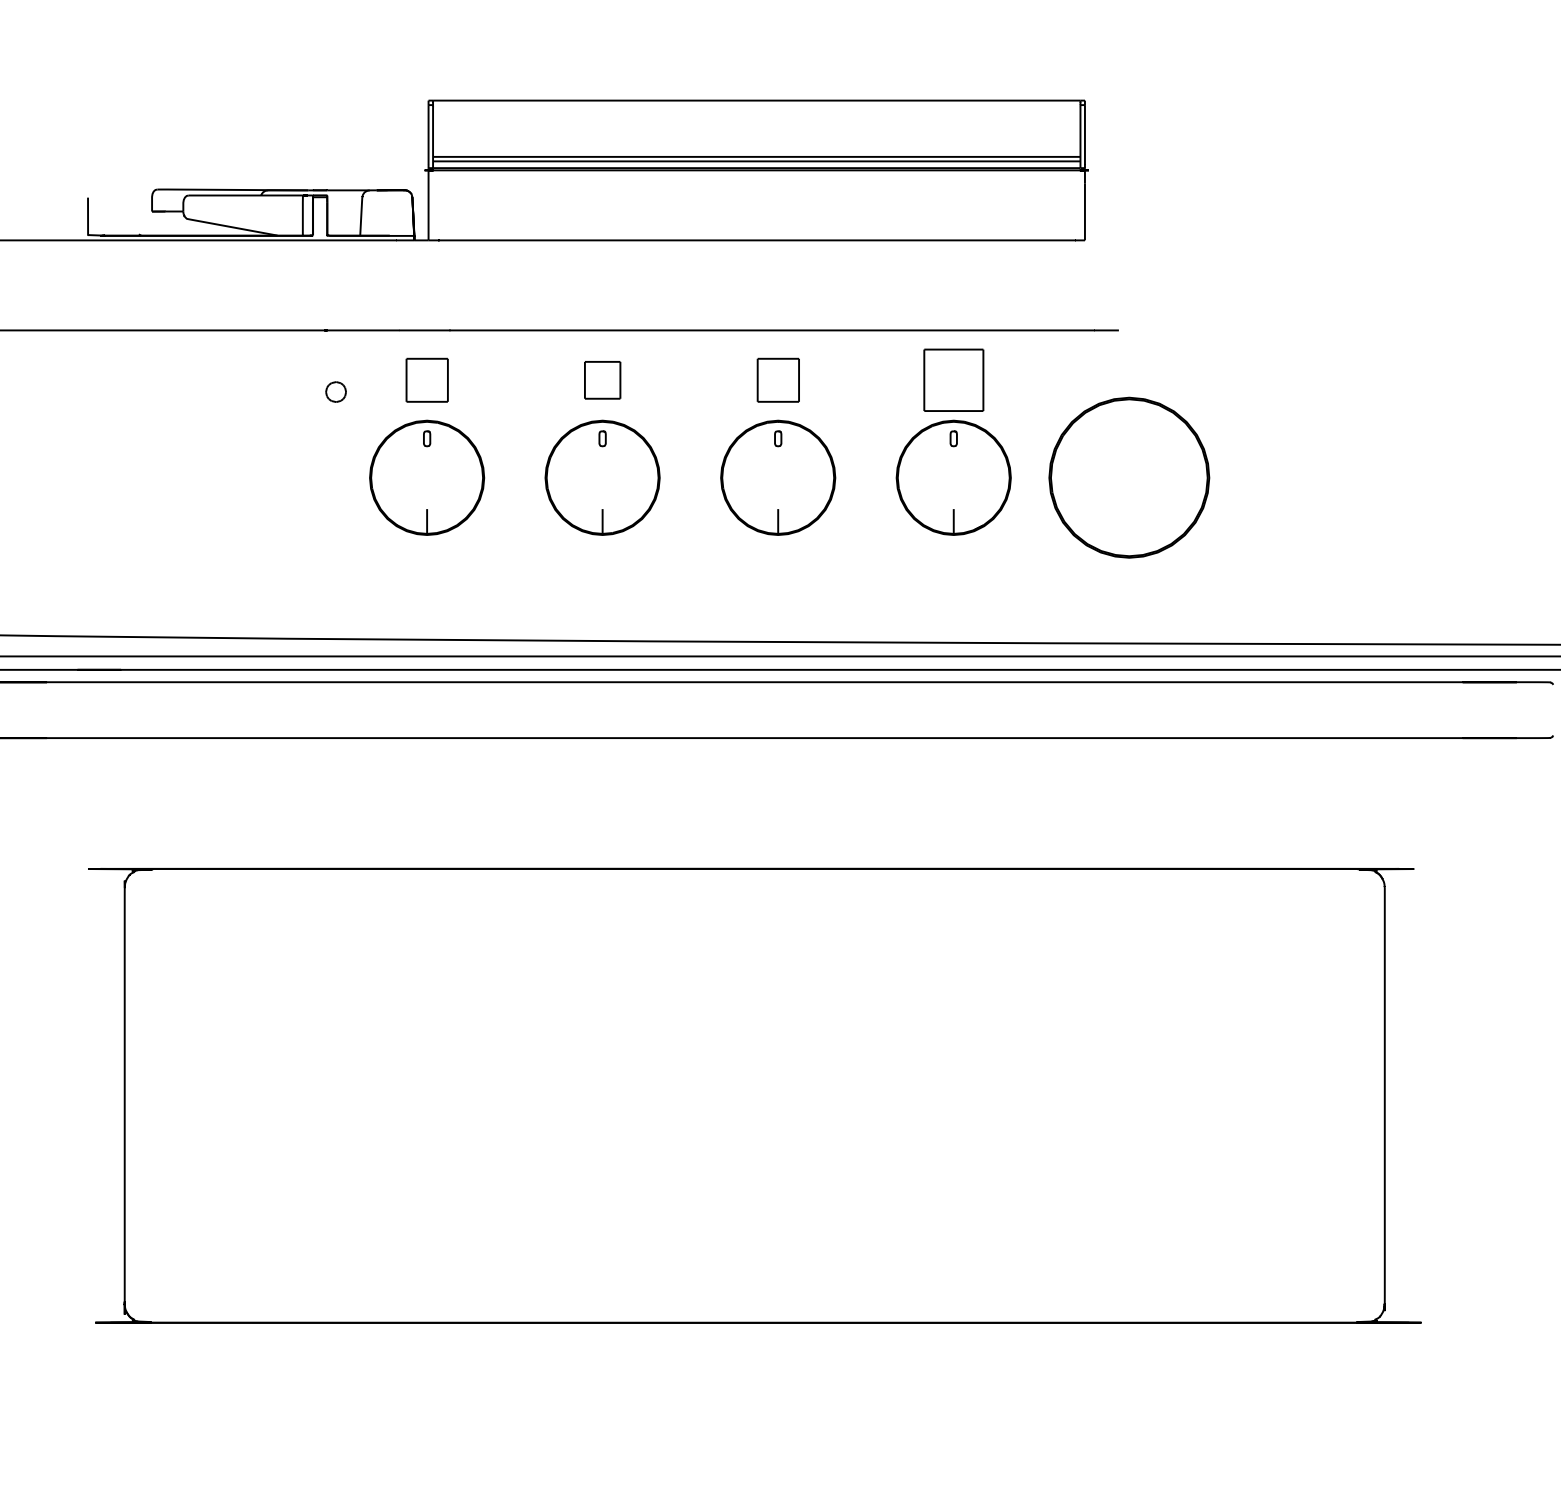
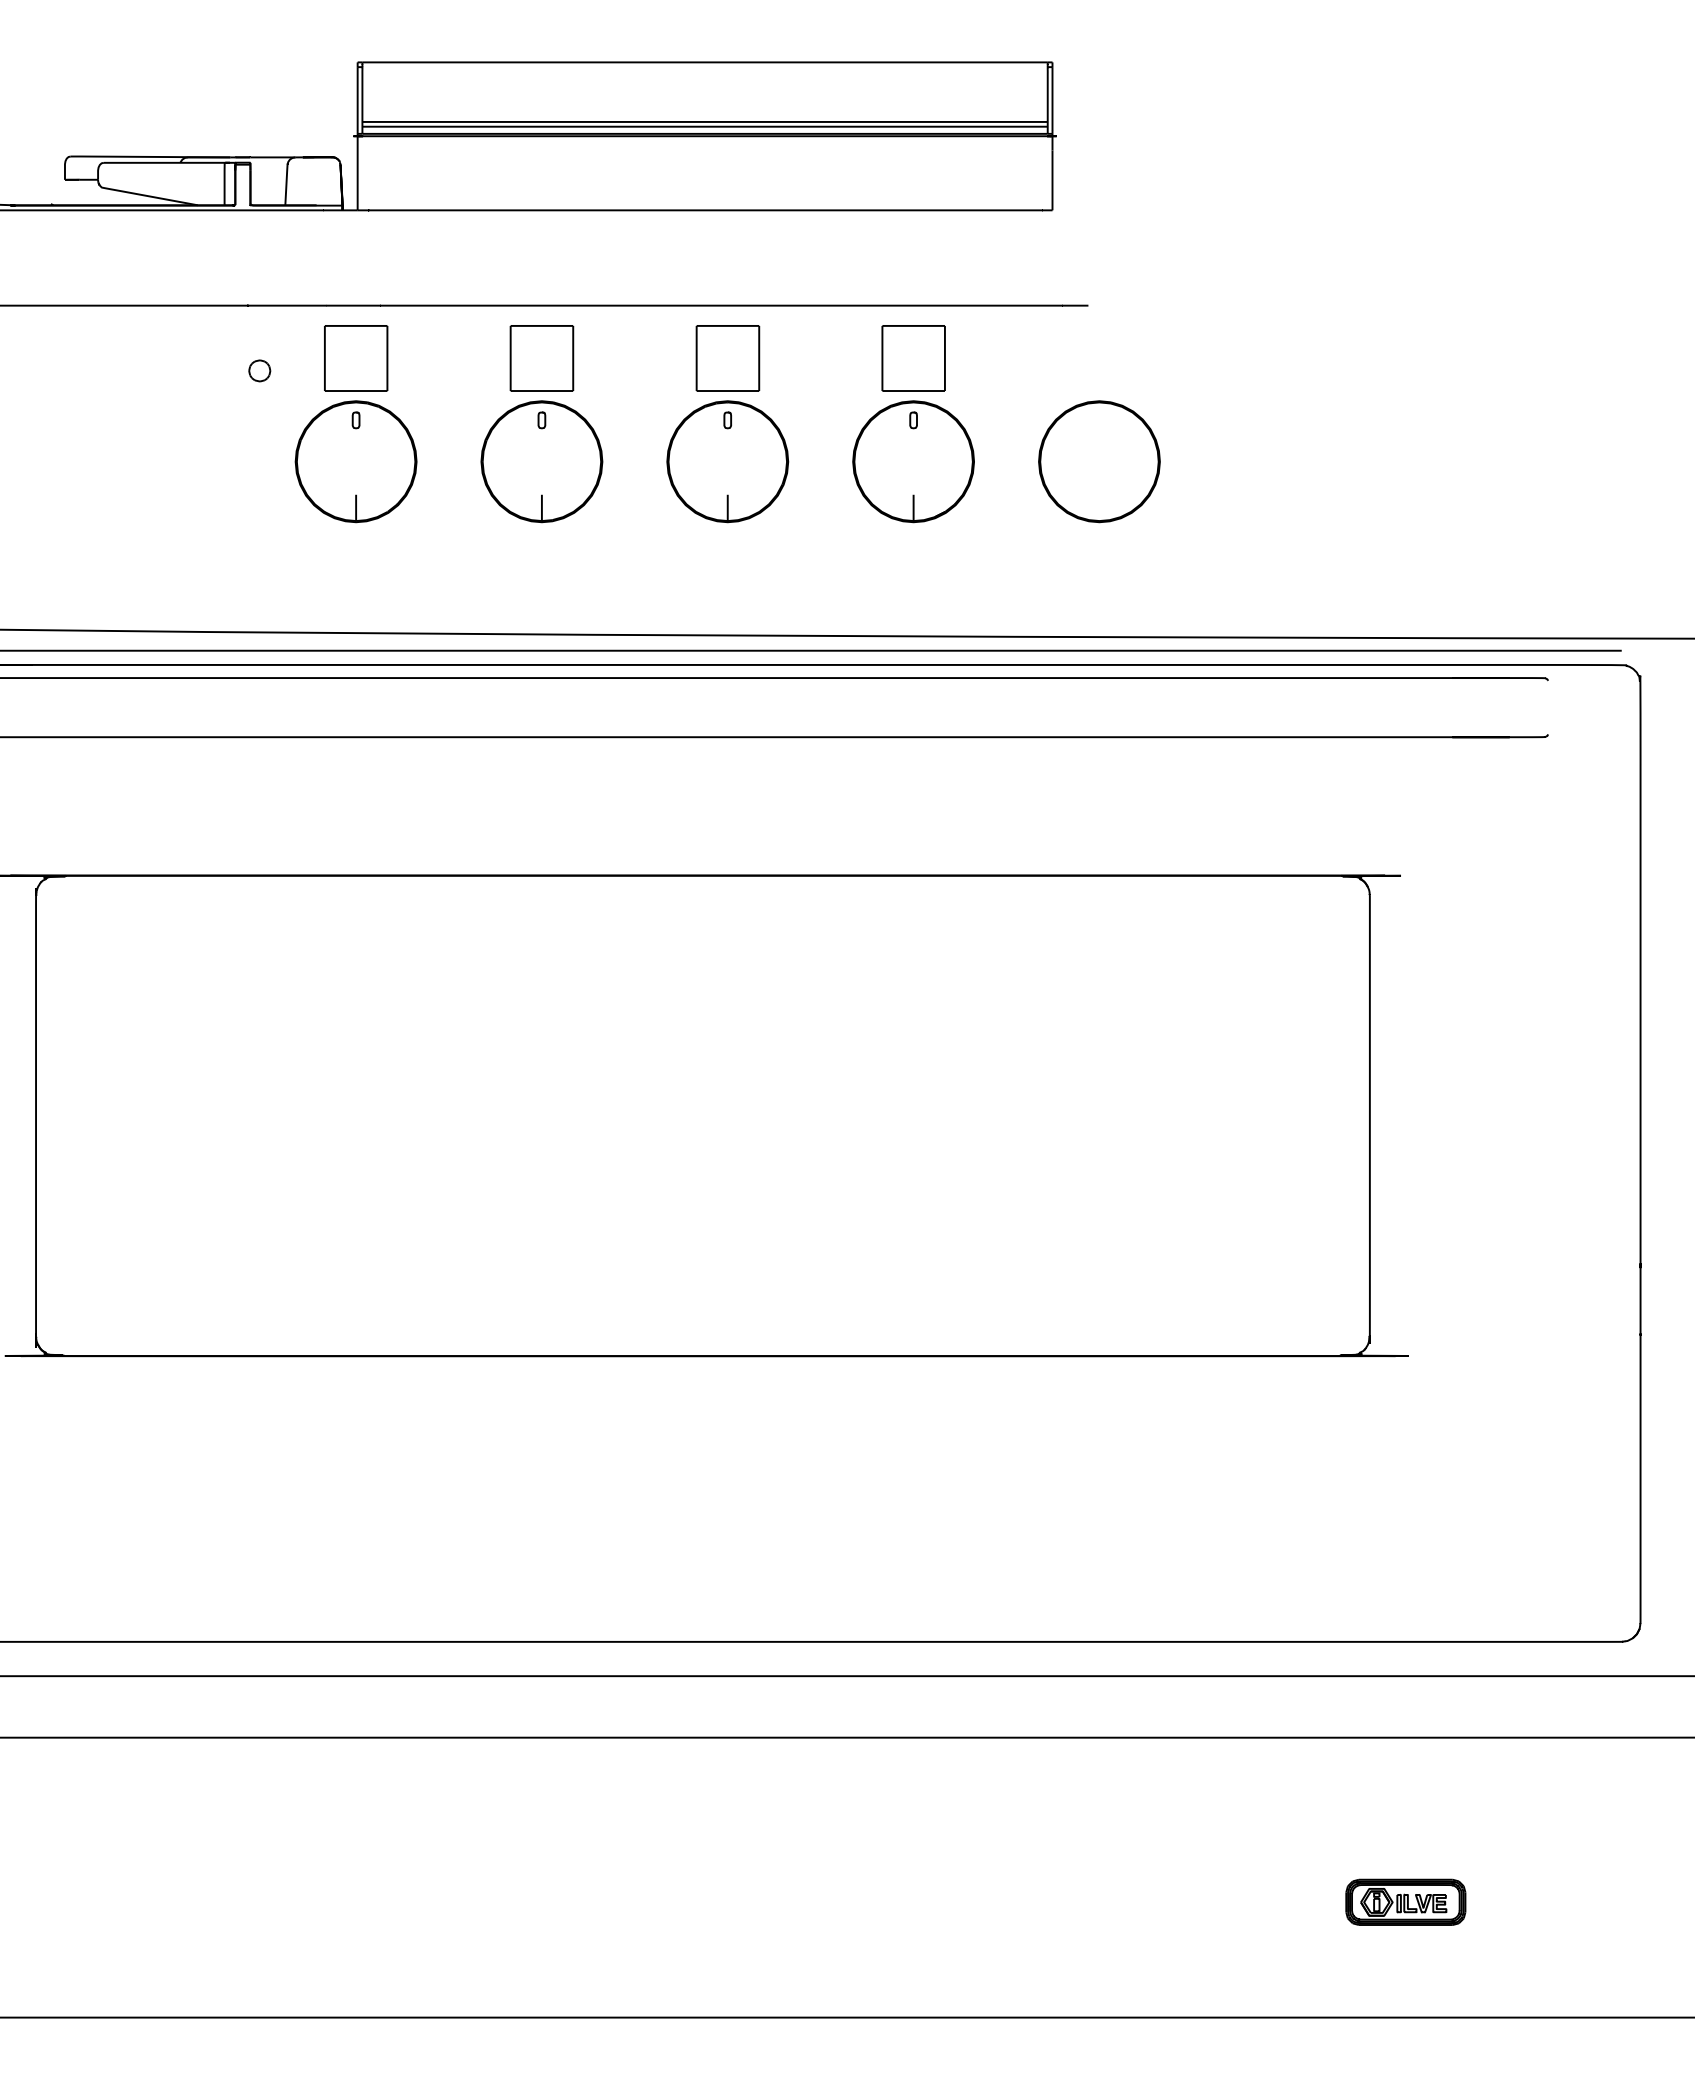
part: (427, 380) -> (356, 358), size x1.43
part: (602, 380) -> (541, 358), size x1.67
part: (777, 380) -> (727, 358), size x1.43
part: (1129, 477) -> (1099, 461), size x0.71

